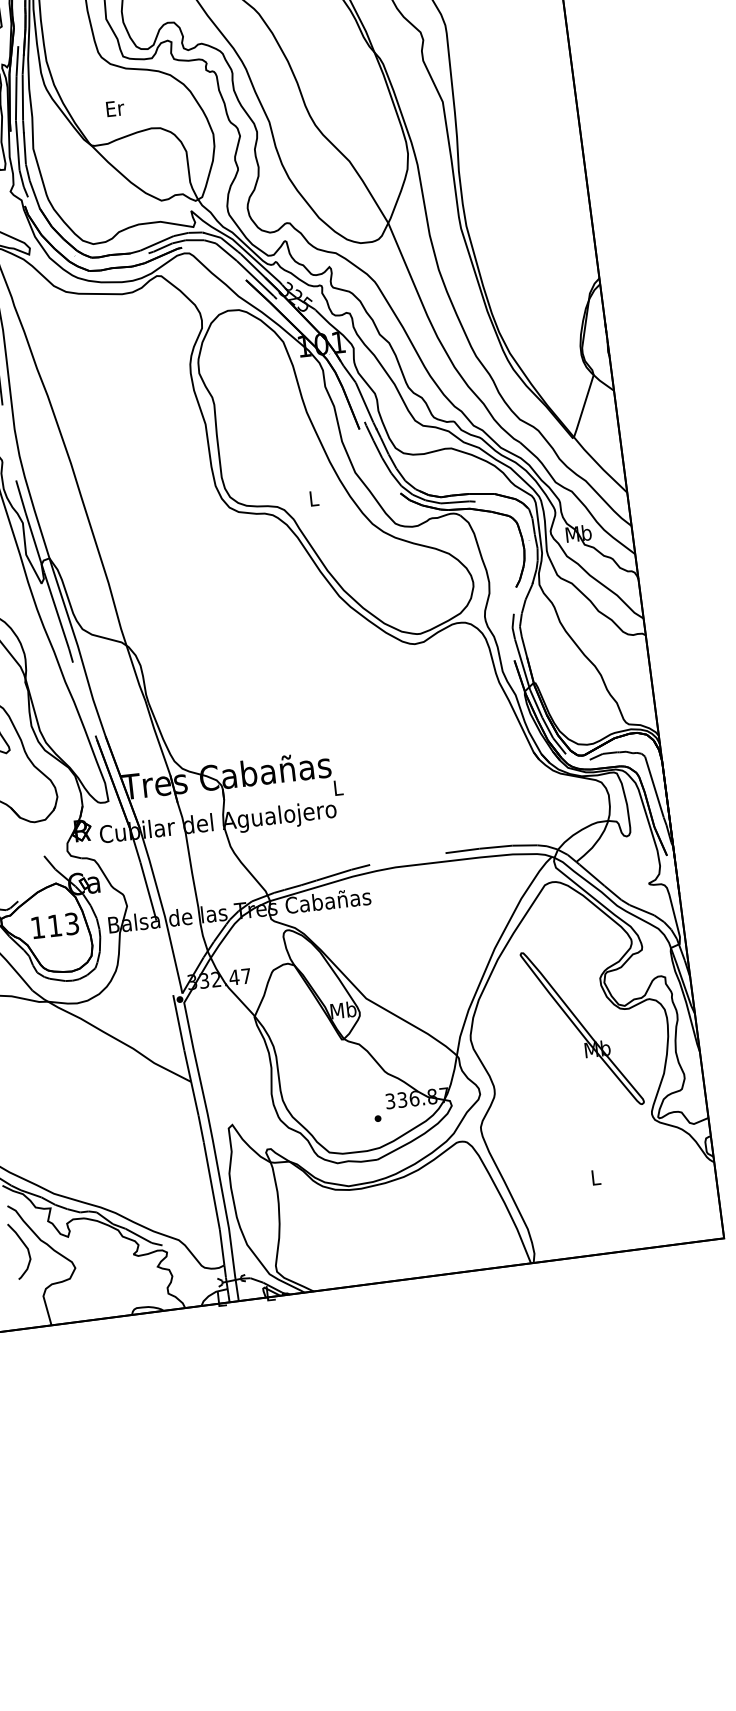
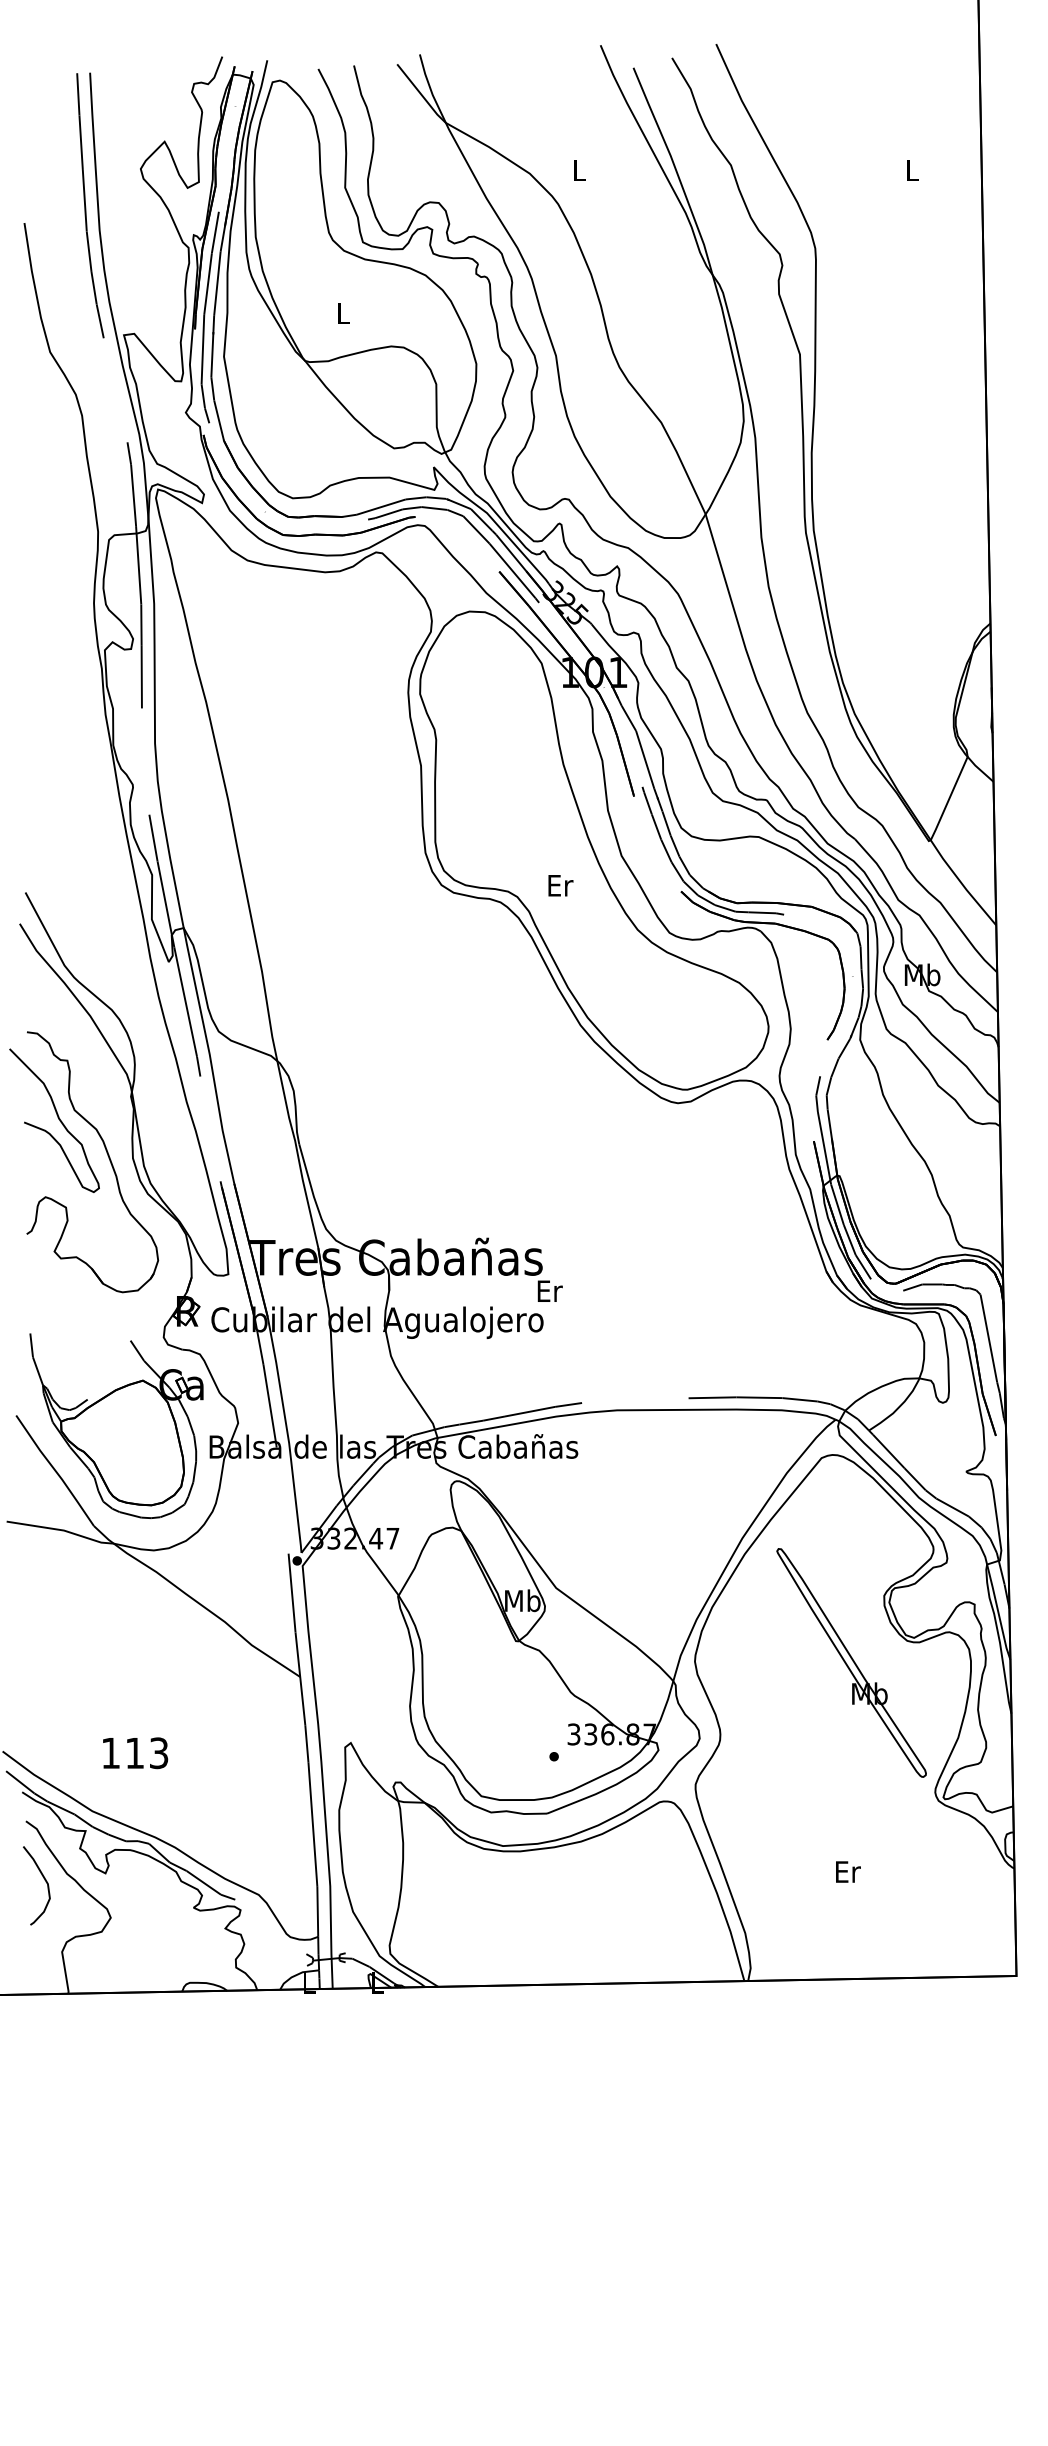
text: (114, 108) -> (343, 313), Er -> L
text: (314, 498) -> (560, 885), L -> Er
text: (338, 787) -> (549, 1290), L -> Er
text: (55, 925) -> (135, 1753), moved
text: (596, 1177) -> (848, 1871), L -> Er

